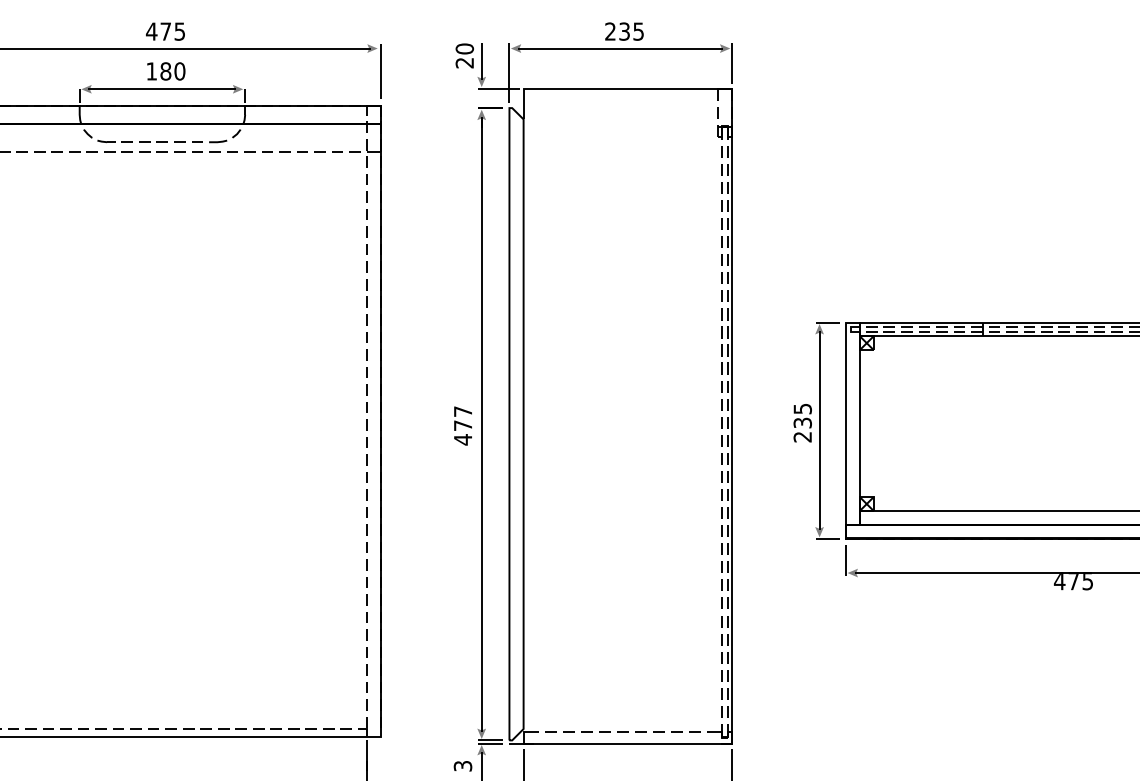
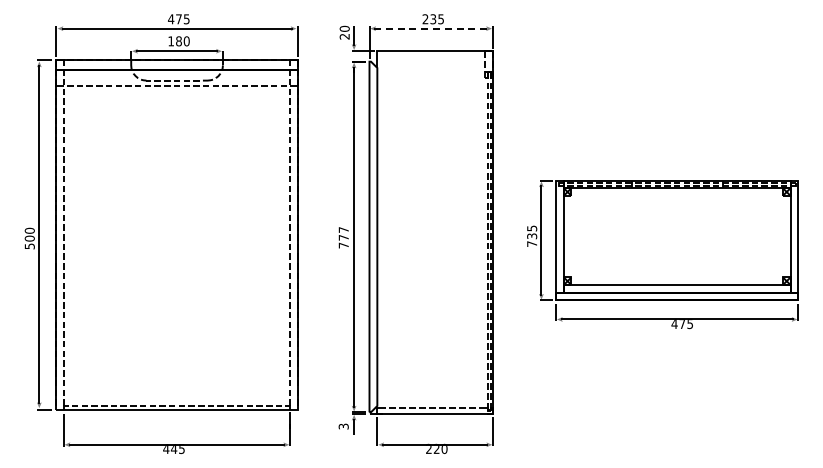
line: (621, 48) -> (431, 28), solid -> dashed
text: (803, 437) -> (532, 244), 235 -> 735
text: (462, 439) -> (343, 245), 477 -> 777

